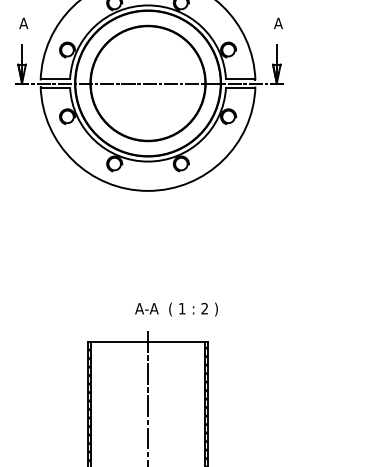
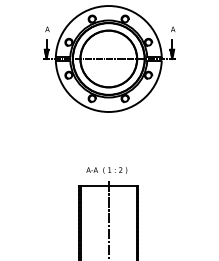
text: (175, 309) -> (106, 170), moved

